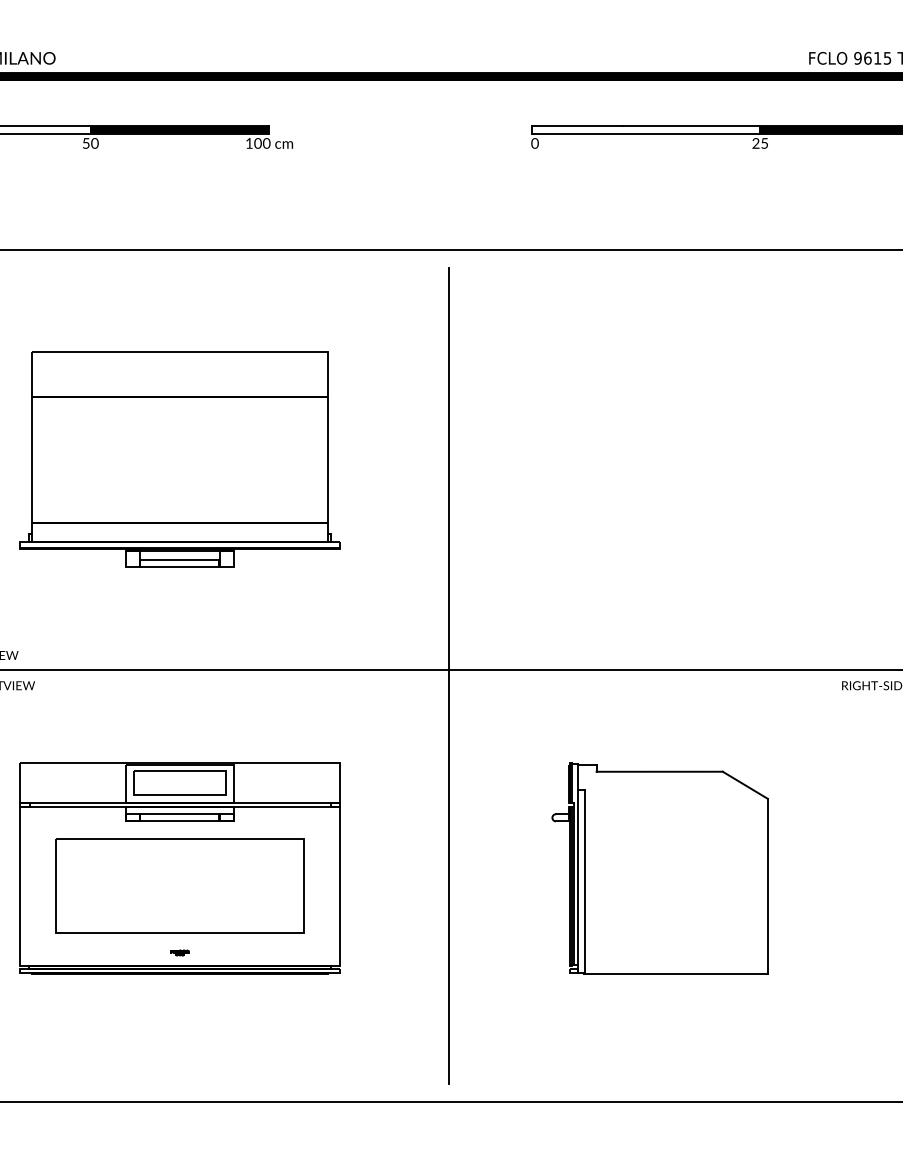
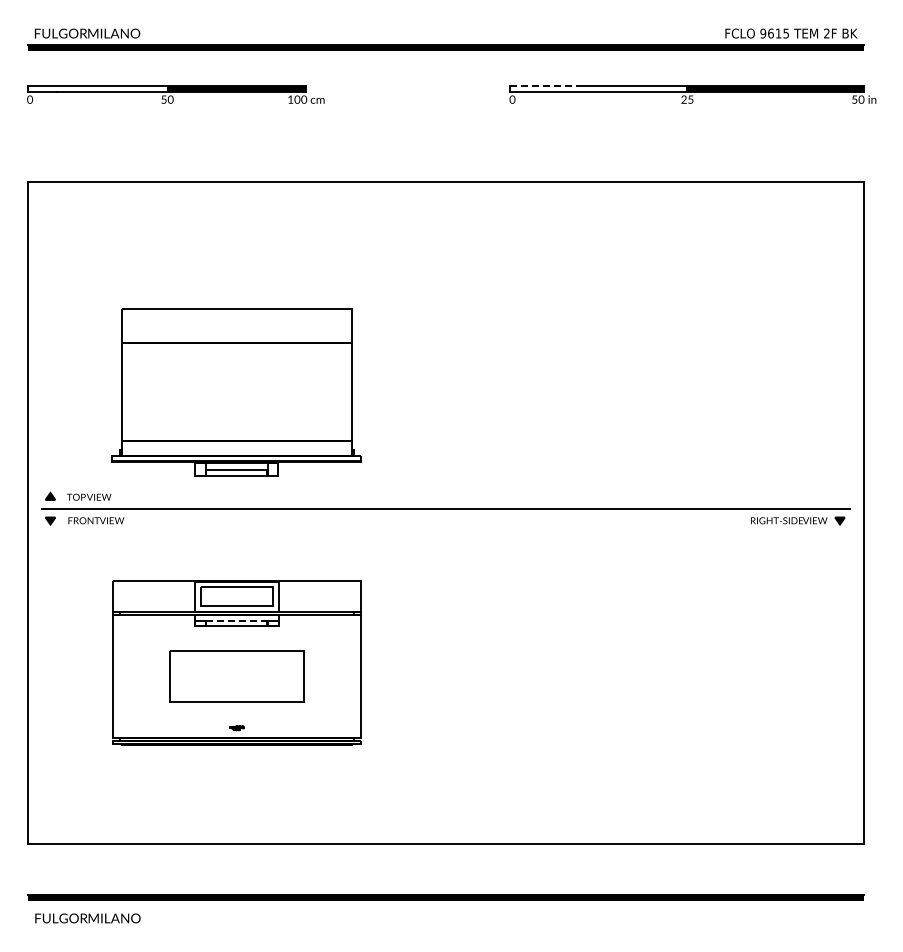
line: (577, 126) -> (545, 86), solid -> dashed
part: (179, 460) -> (236, 392), moved
line: (450, 676) -> (446, 513), removed
line: (180, 814) -> (237, 620), solid -> dashed
part: (659, 868) -> (609, 662), removed
part: (179, 886) -> (236, 676), size x0.7

